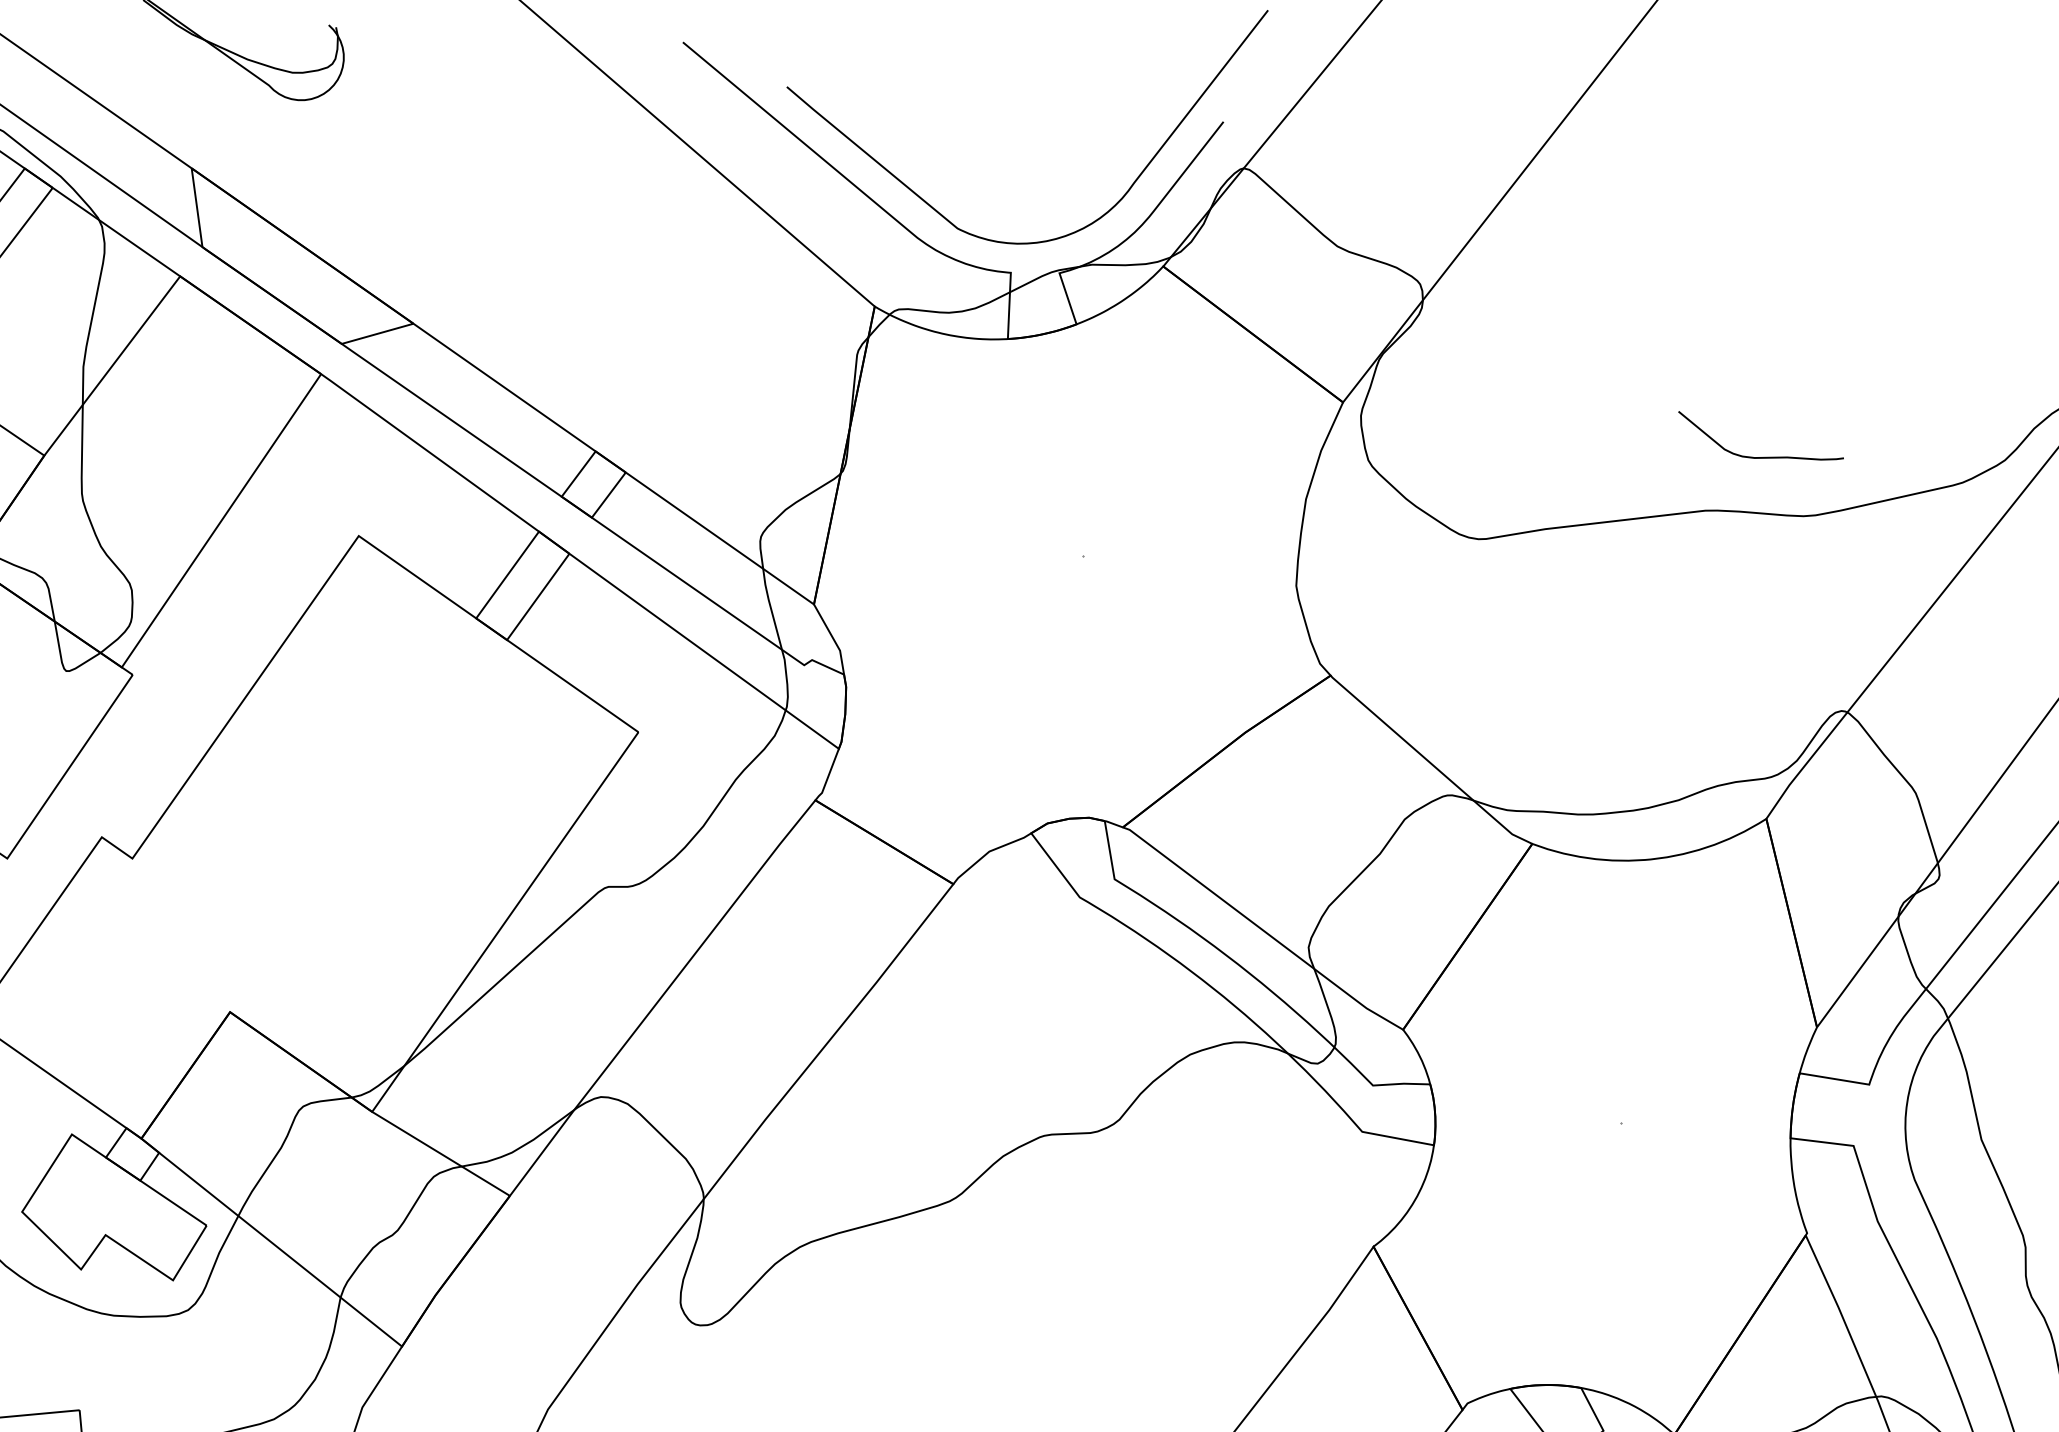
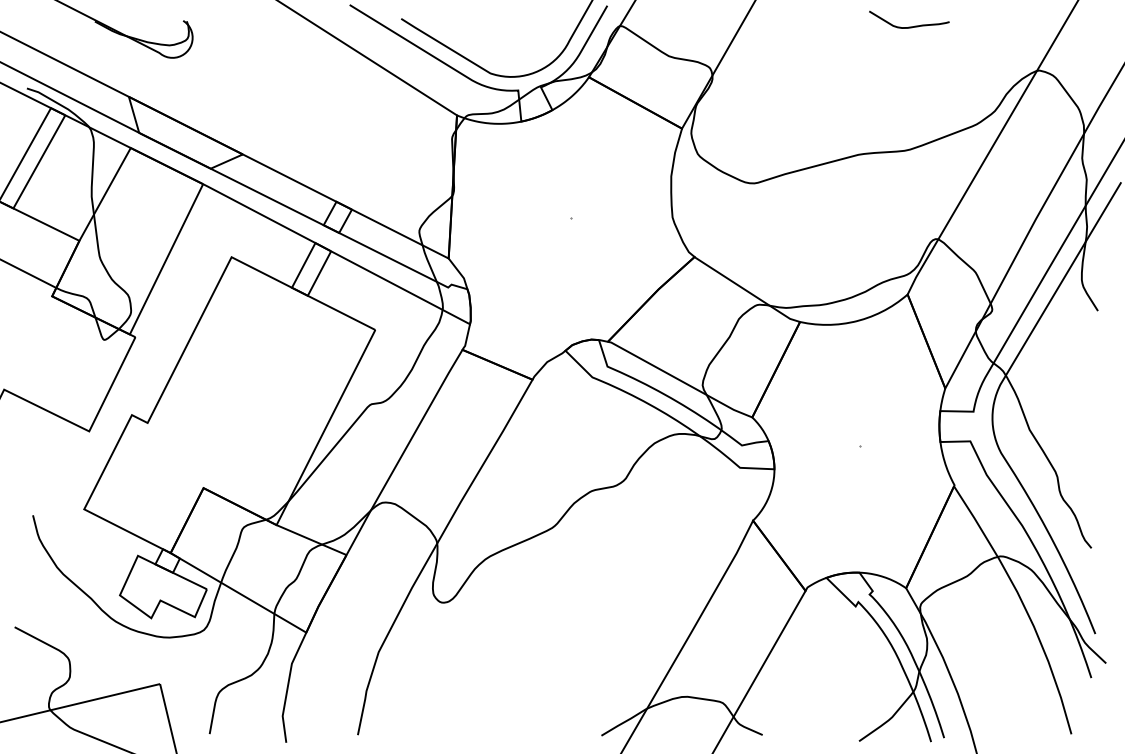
curve: (1758, 455) -> (909, 26), moved

